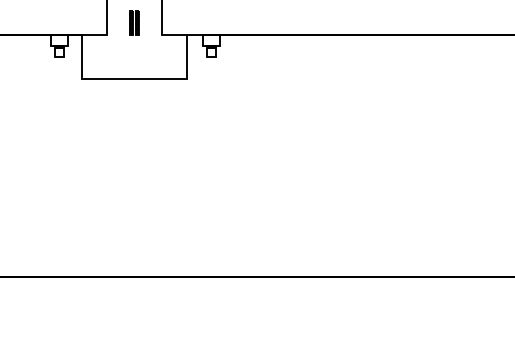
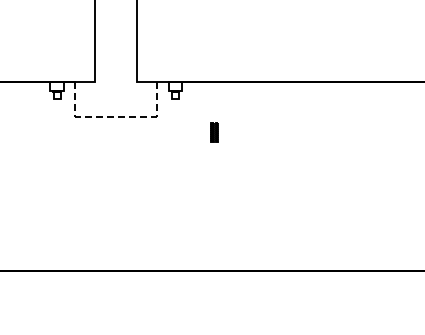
part: (134, 23) -> (214, 132), moved
line: (134, 78) -> (115, 116), solid -> dashed

